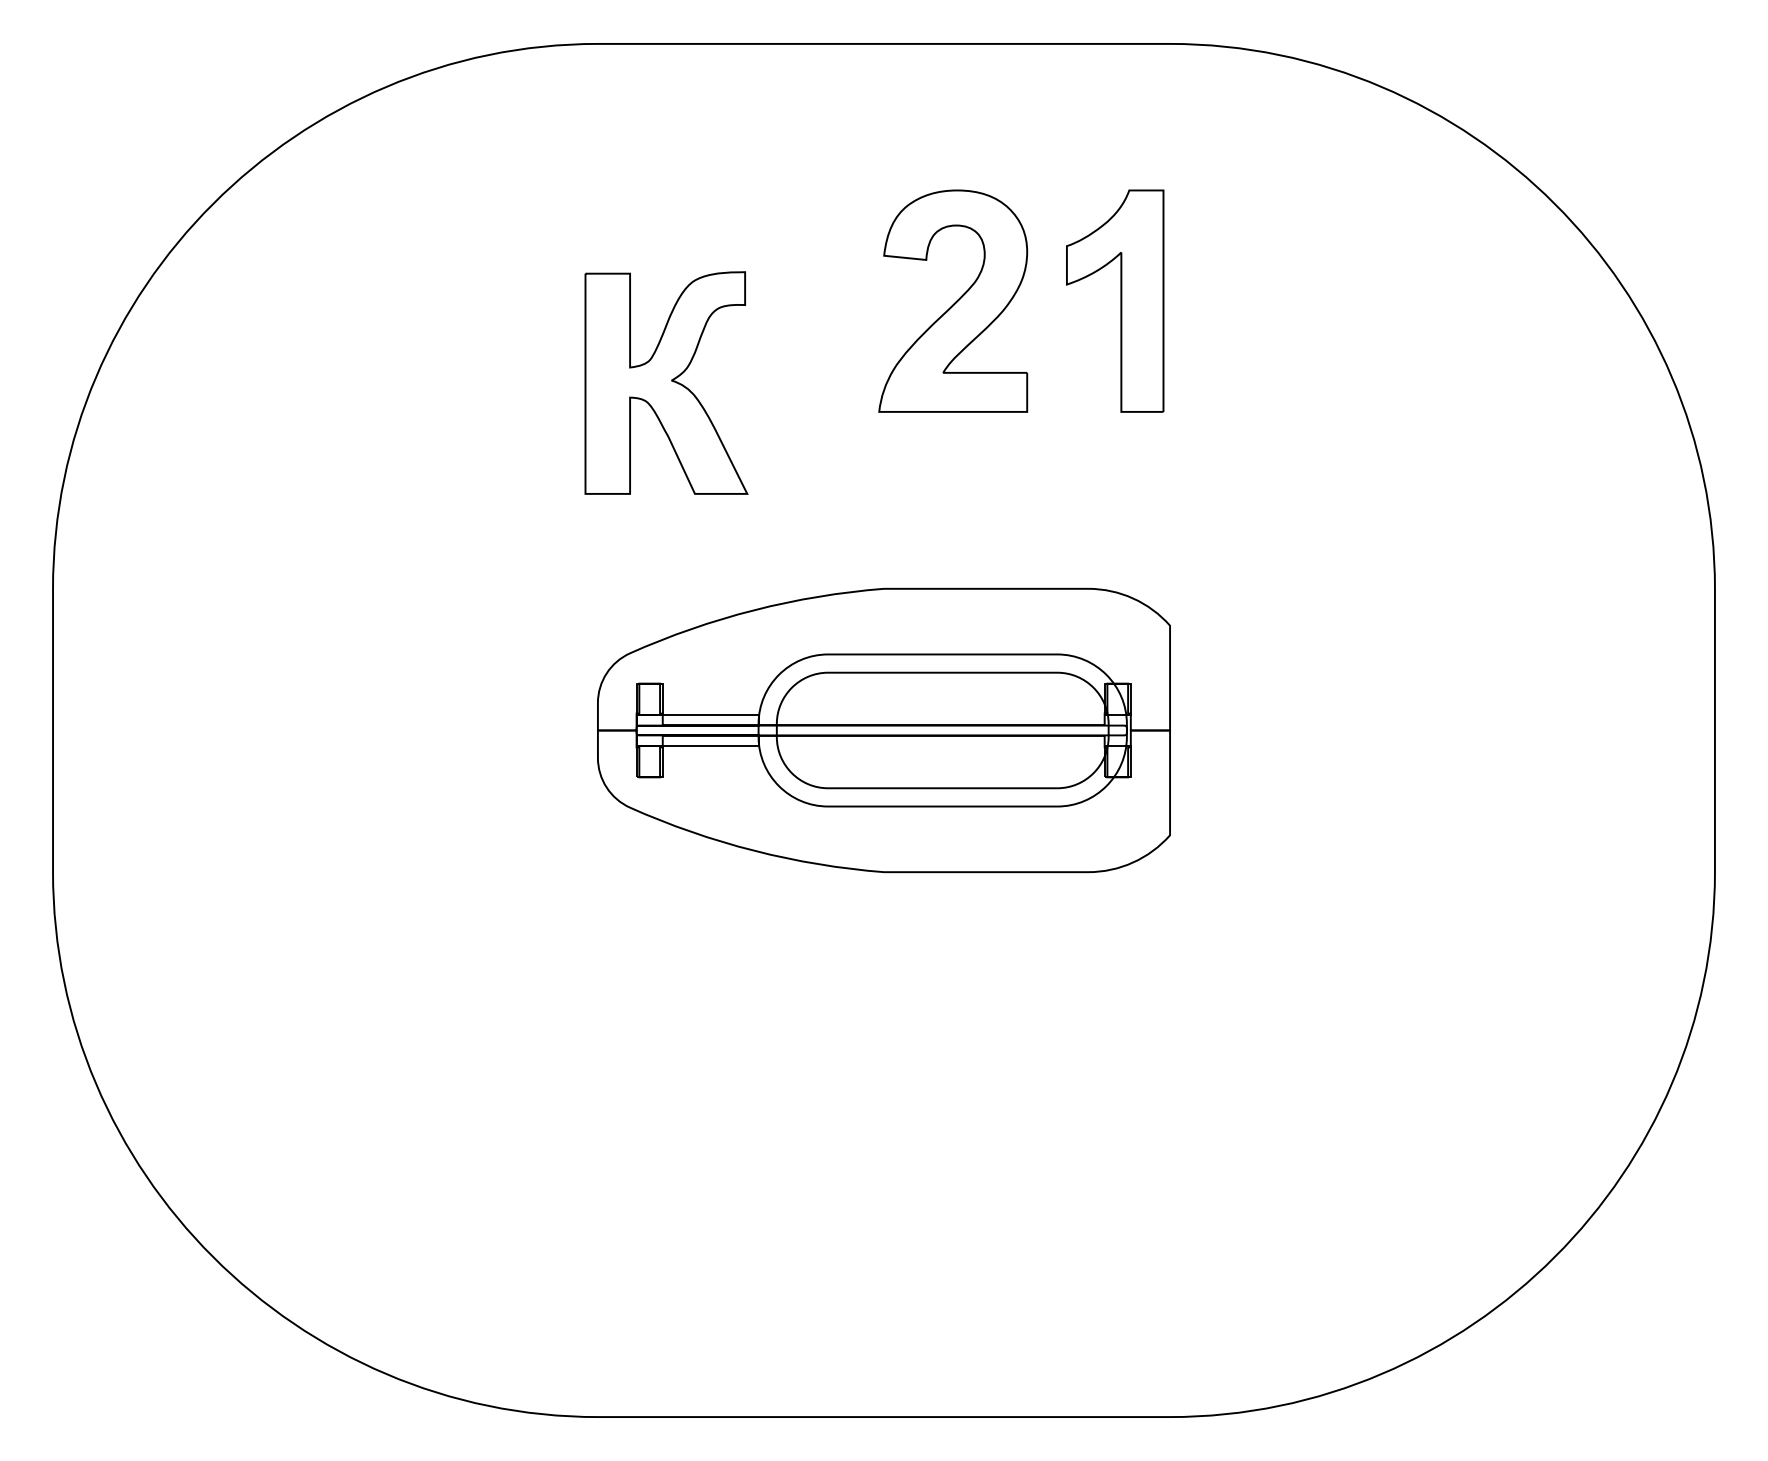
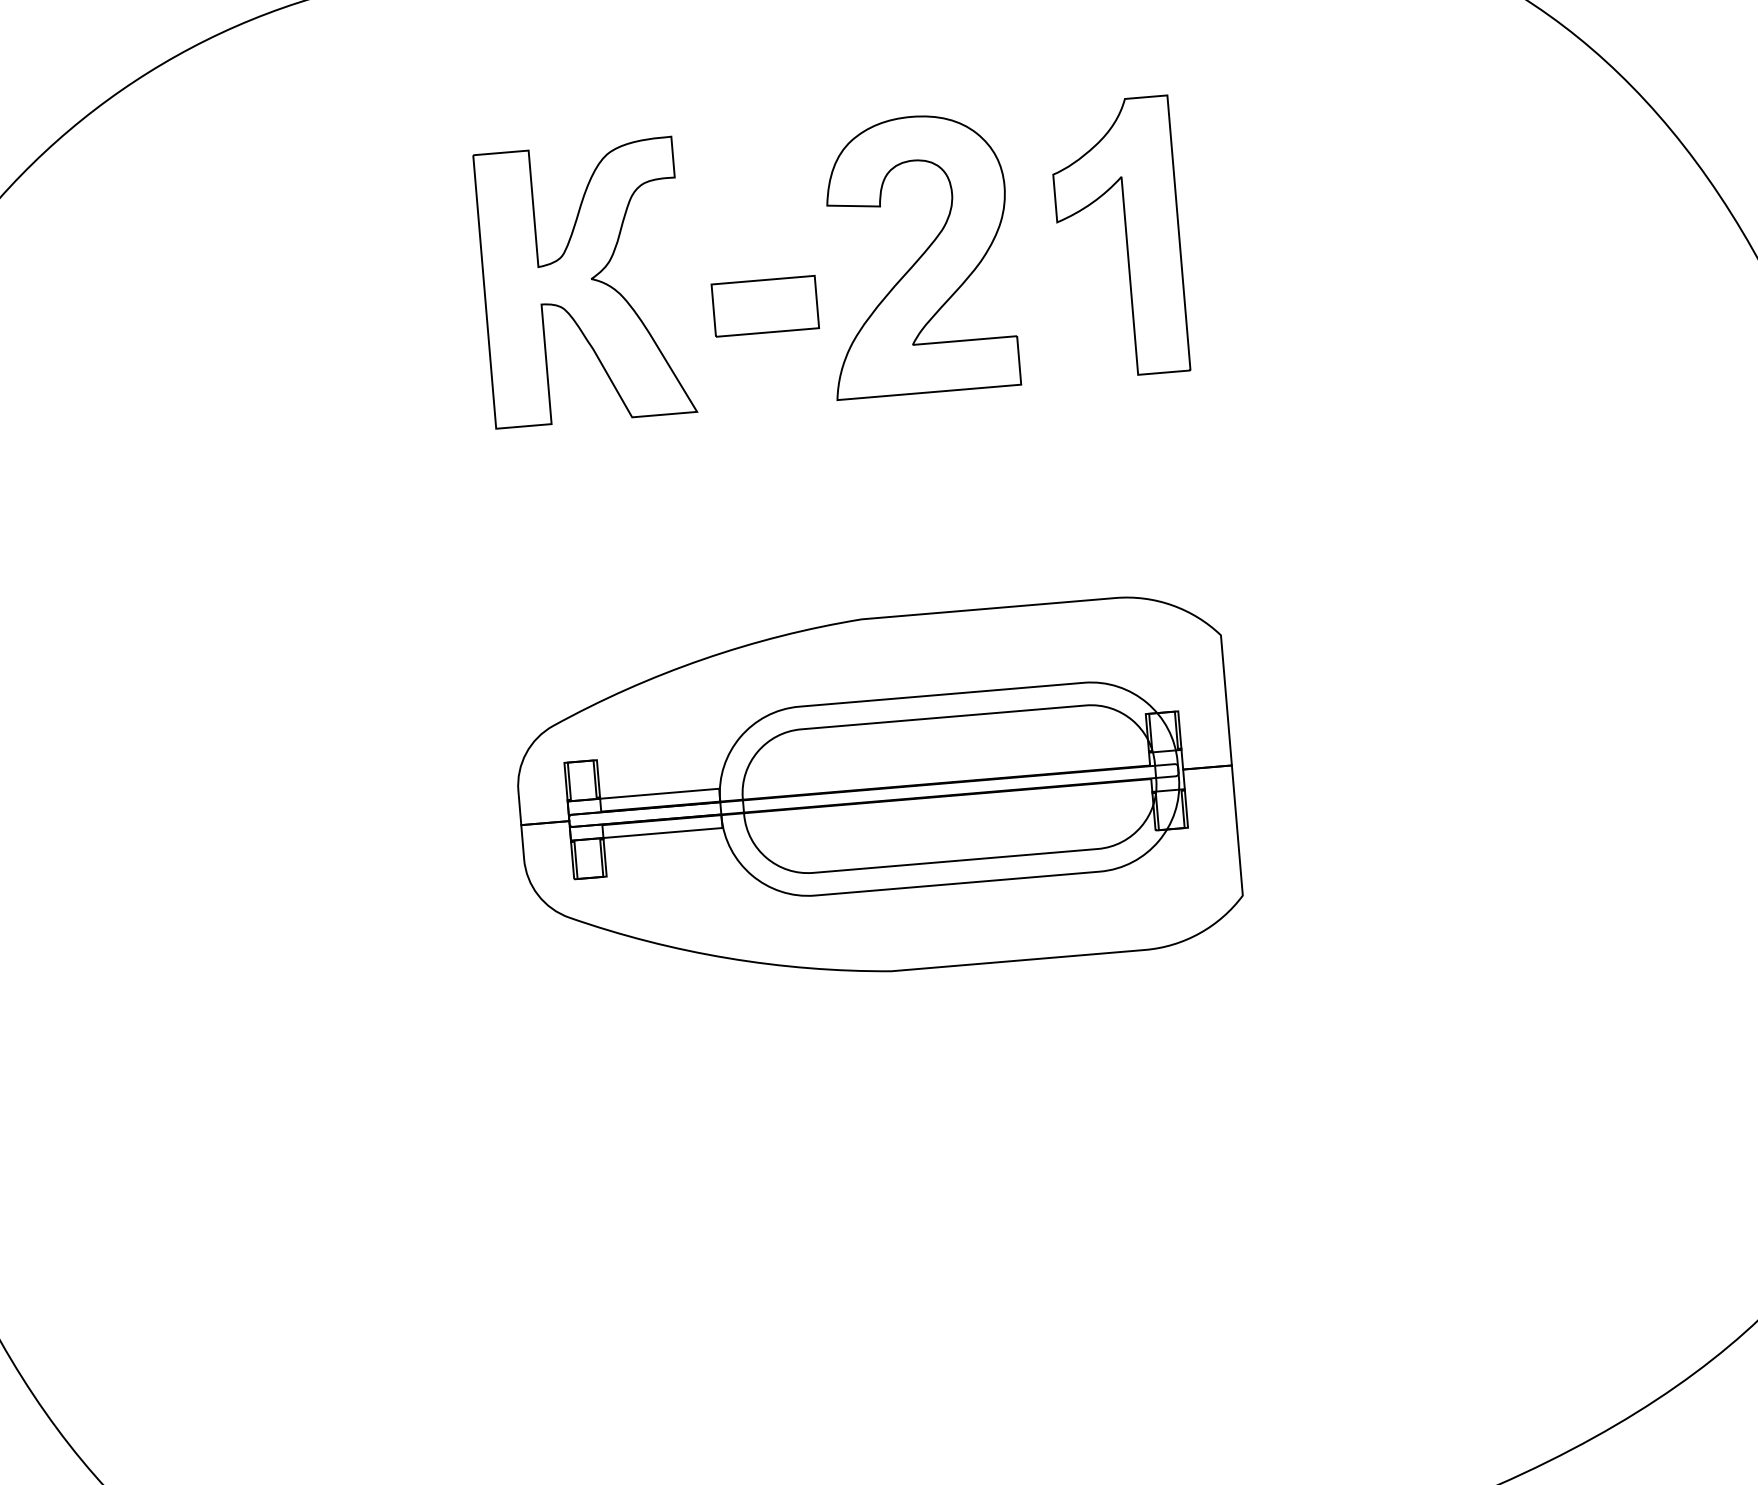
part: (827, 331) -> (764, 305), added
part: (666, 382) -> (585, 281), moved

